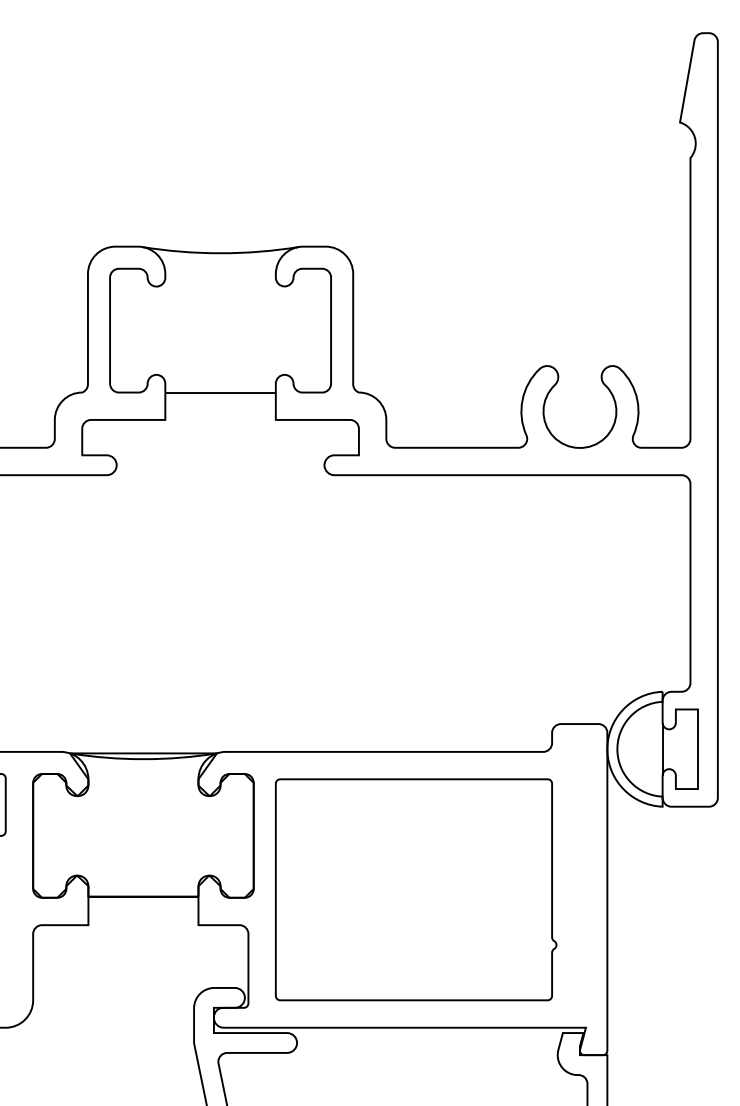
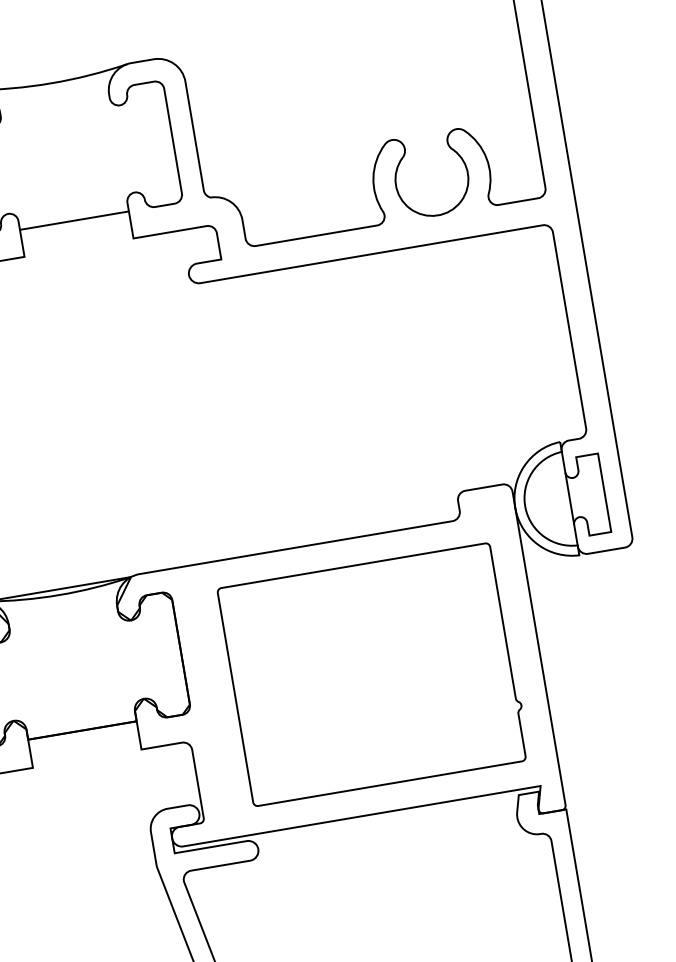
part: (416, 889) -> (374, 673), moved

